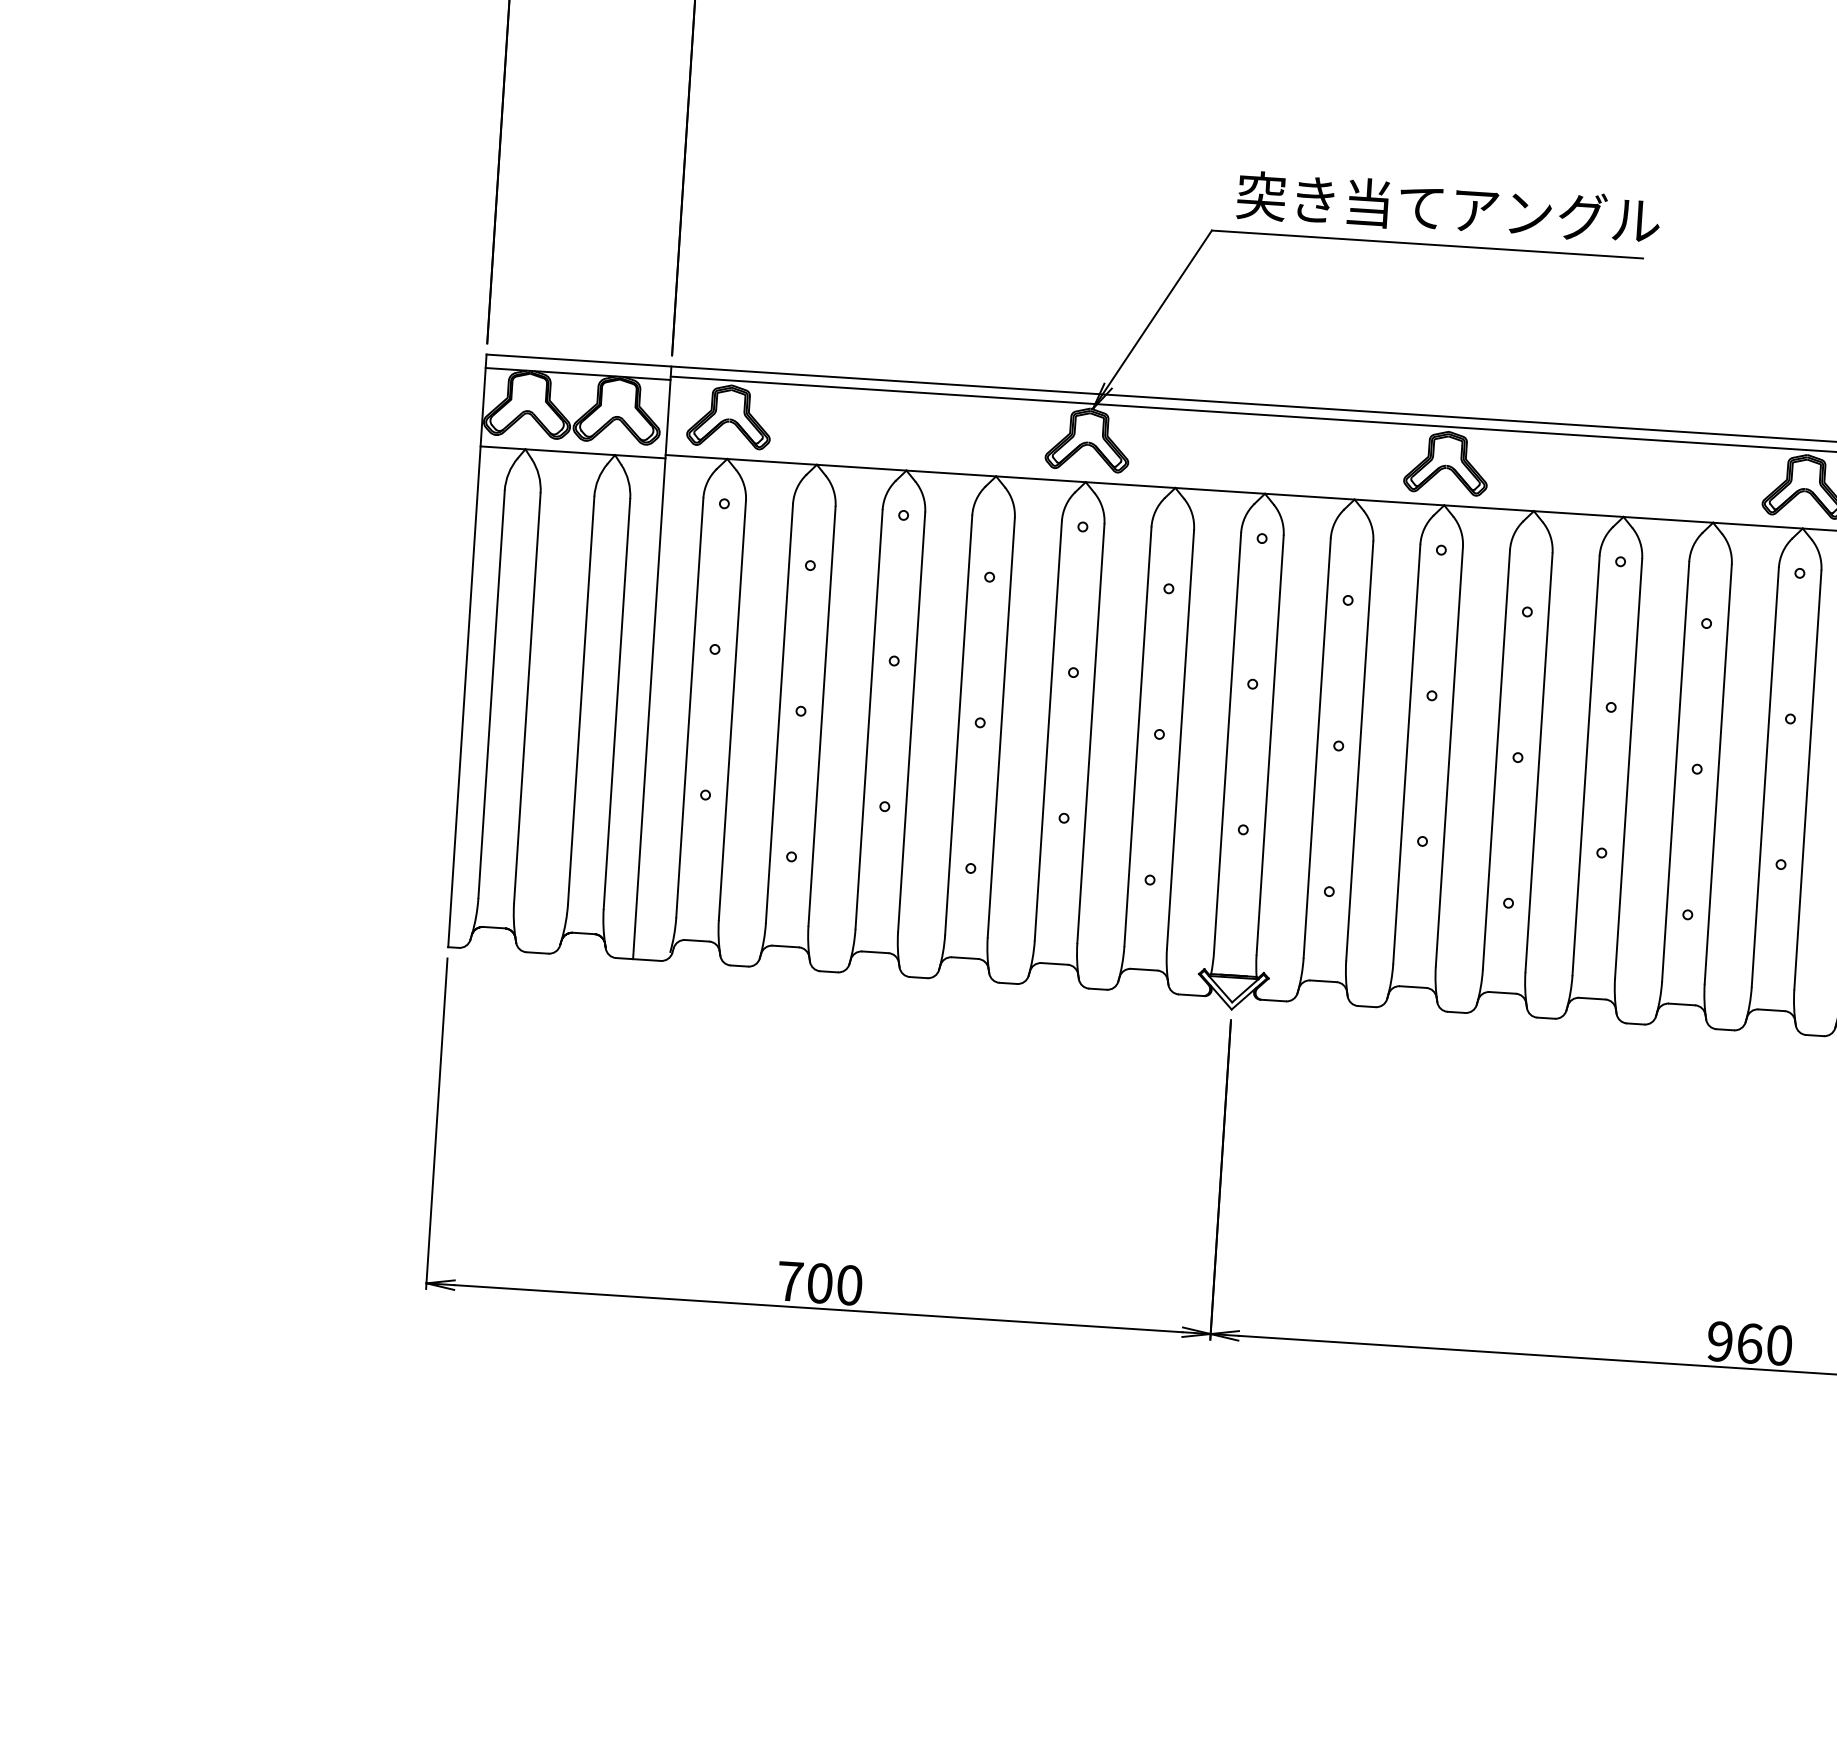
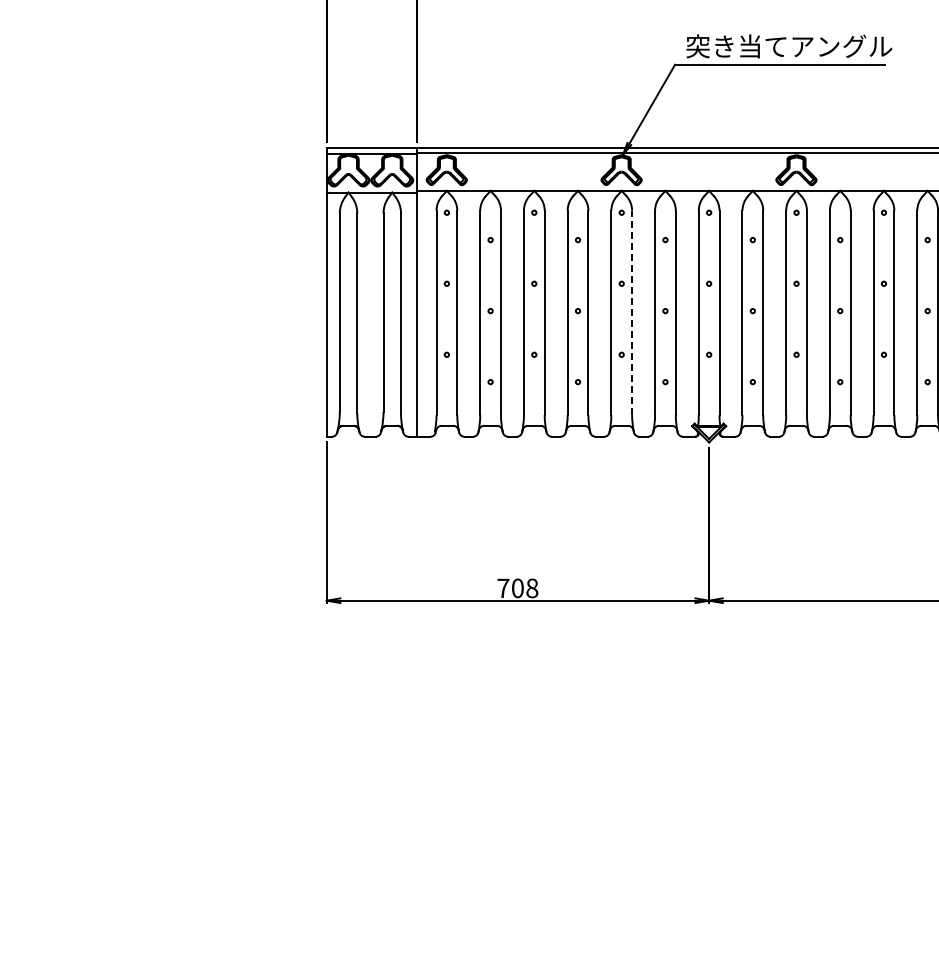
line: (1091, 732) -> (632, 312), solid -> dashed
text: (850, 1285) -> (532, 588), 700 -> 708

